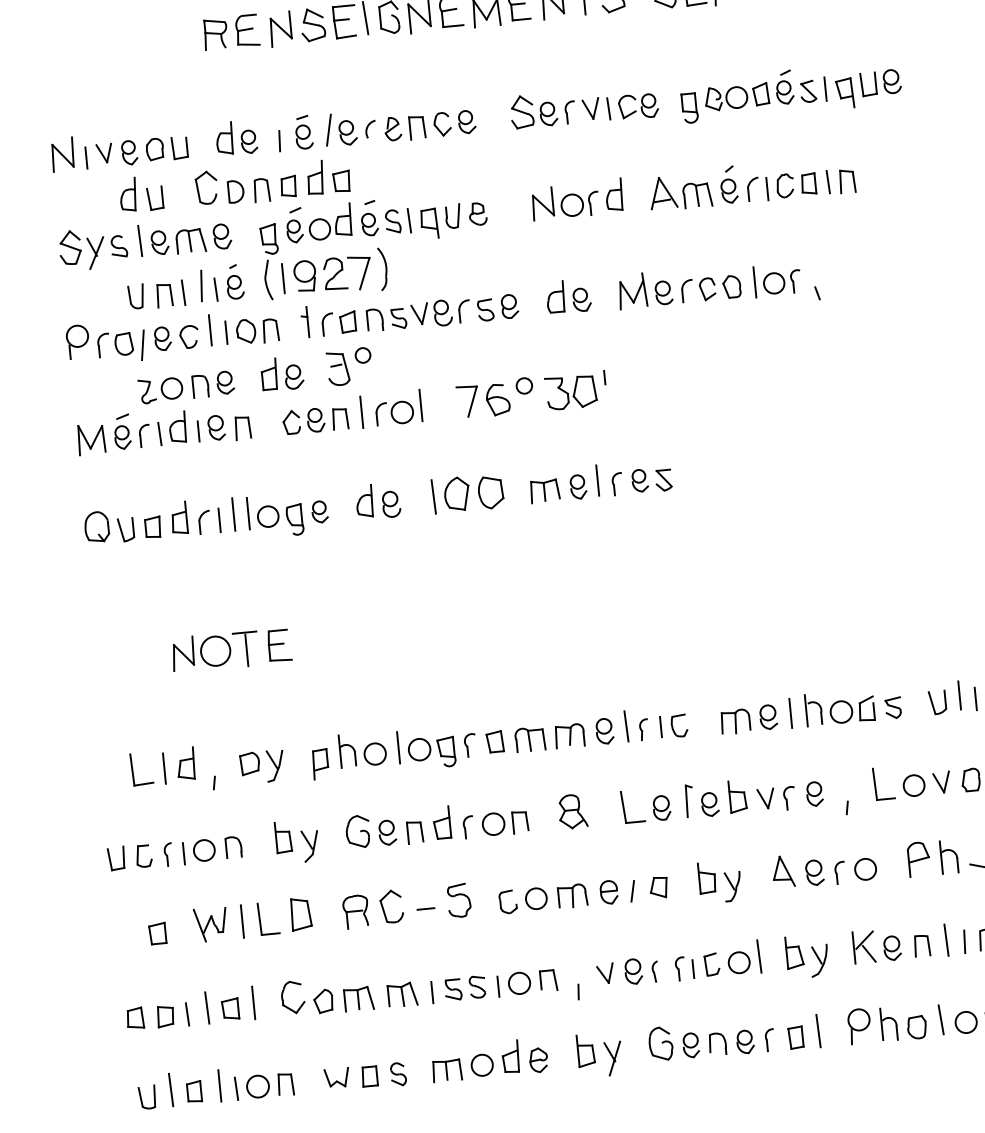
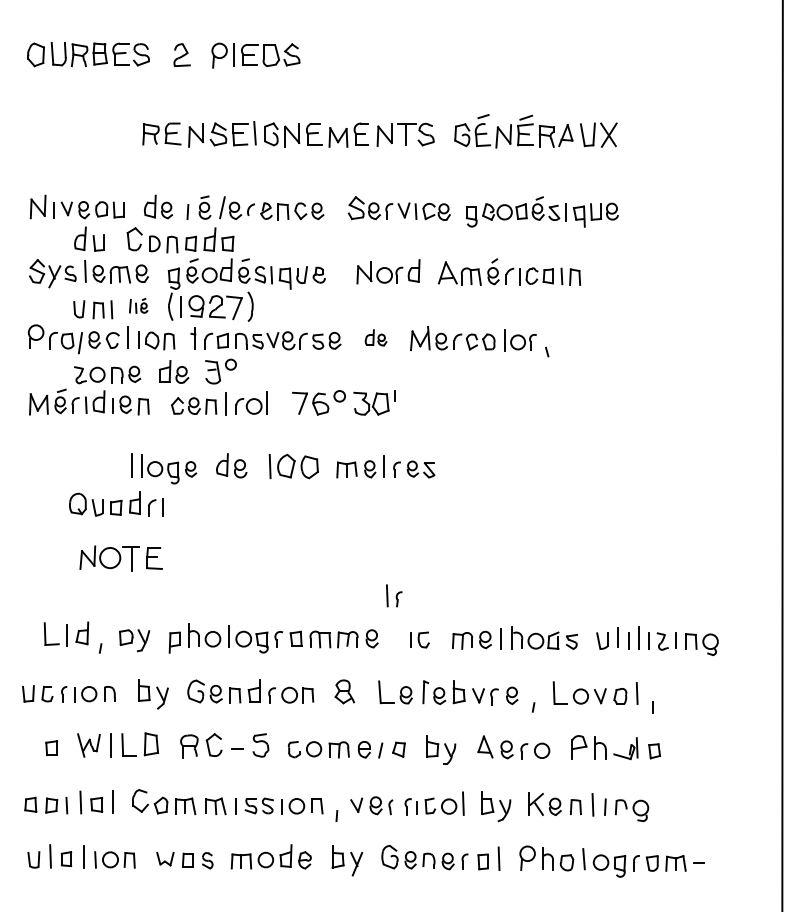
part: (221, 282) -> (138, 305), size x0.6
part: (567, 296) -> (375, 337), size x0.7
part: (152, 521) -> (116, 503), moved
part: (636, 724) -> (394, 595), moved

